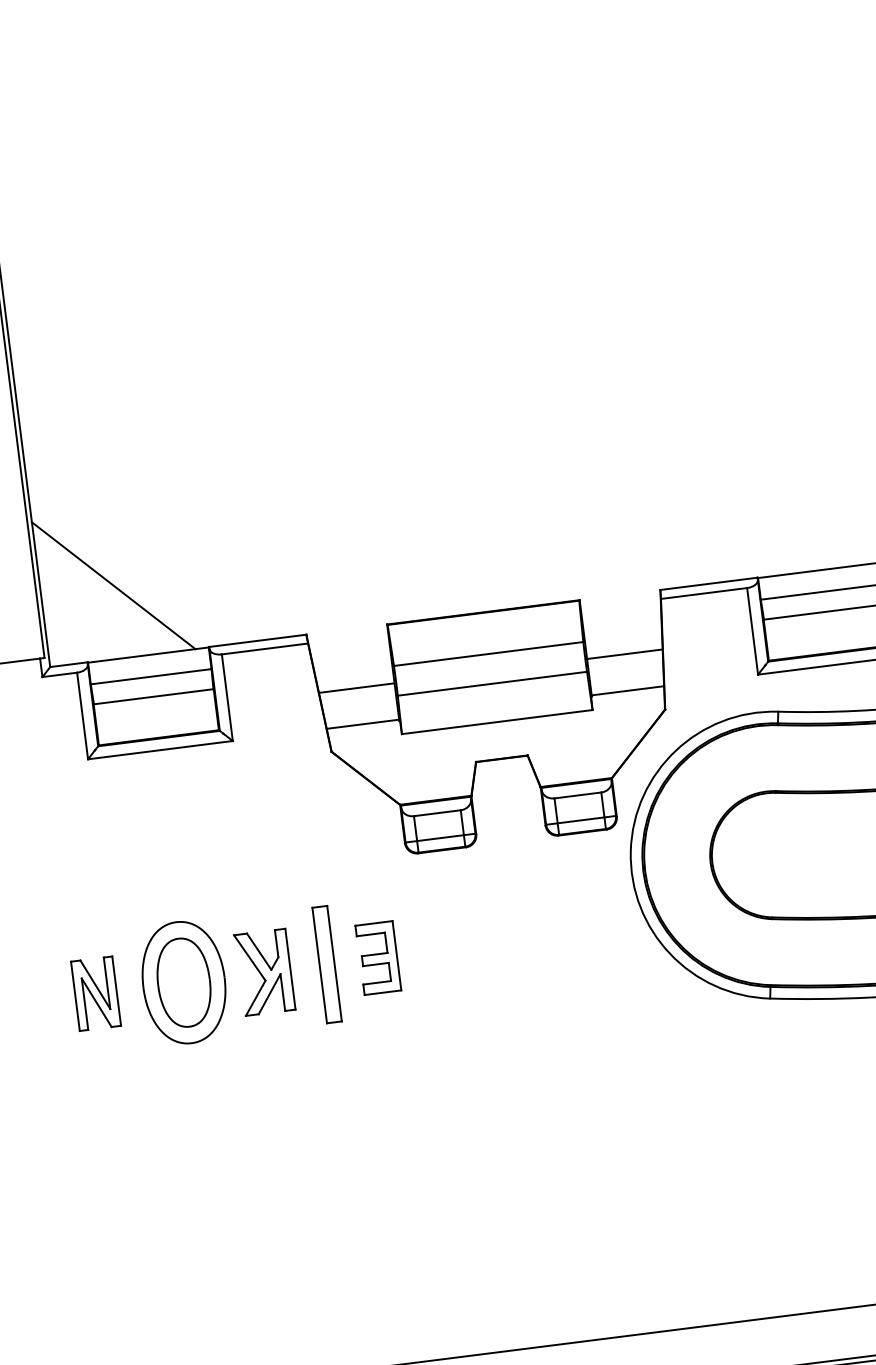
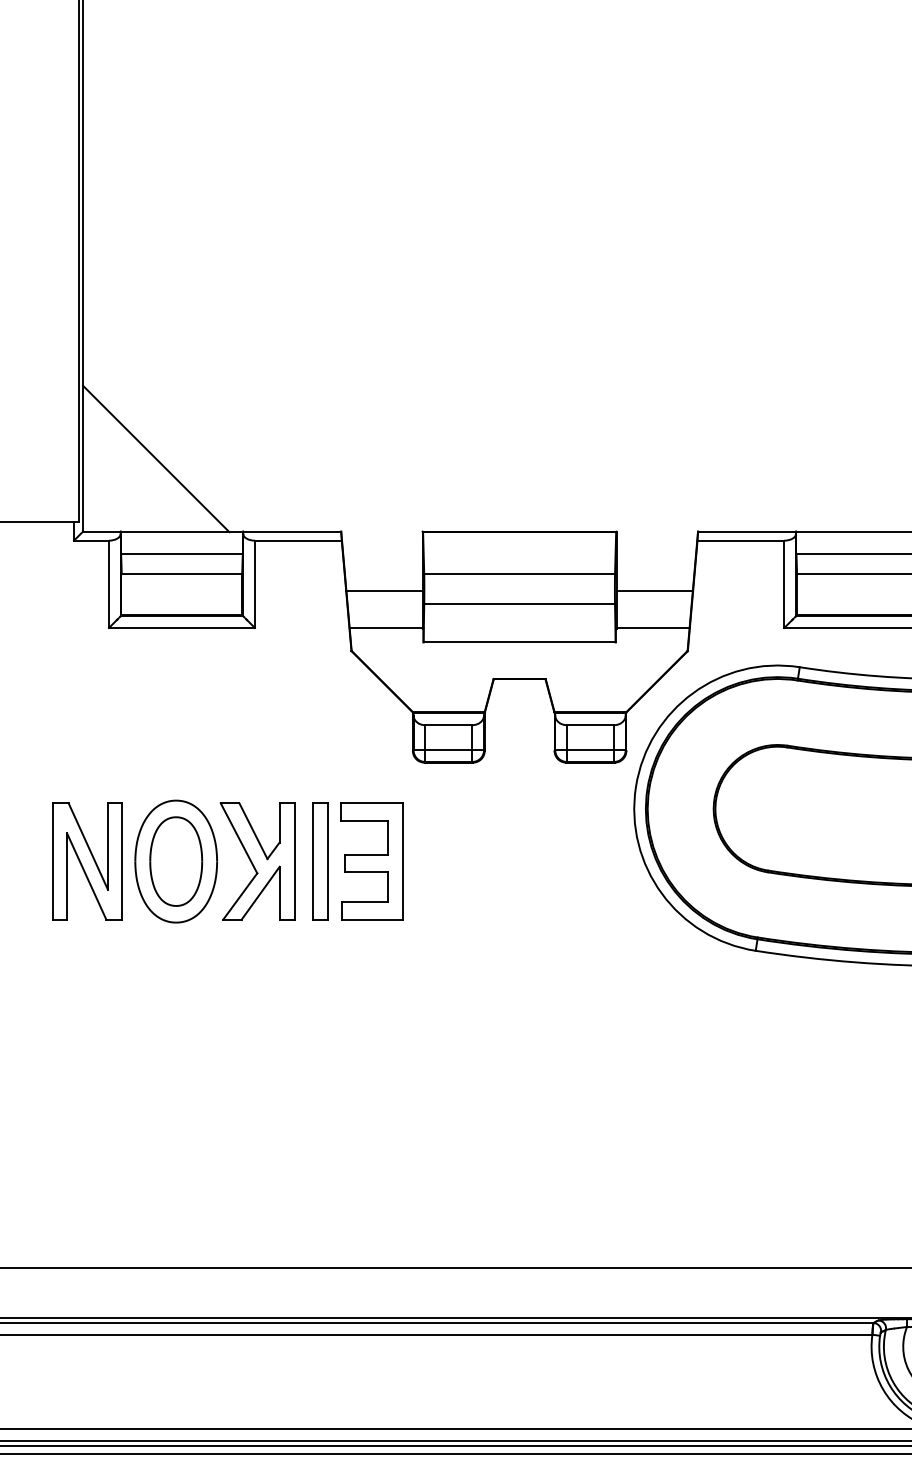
part: (377, 958) -> (371, 861), size x1.67
part: (264, 972) -> (257, 861), size x1.43
part: (95, 993) -> (87, 861), size x1.67

